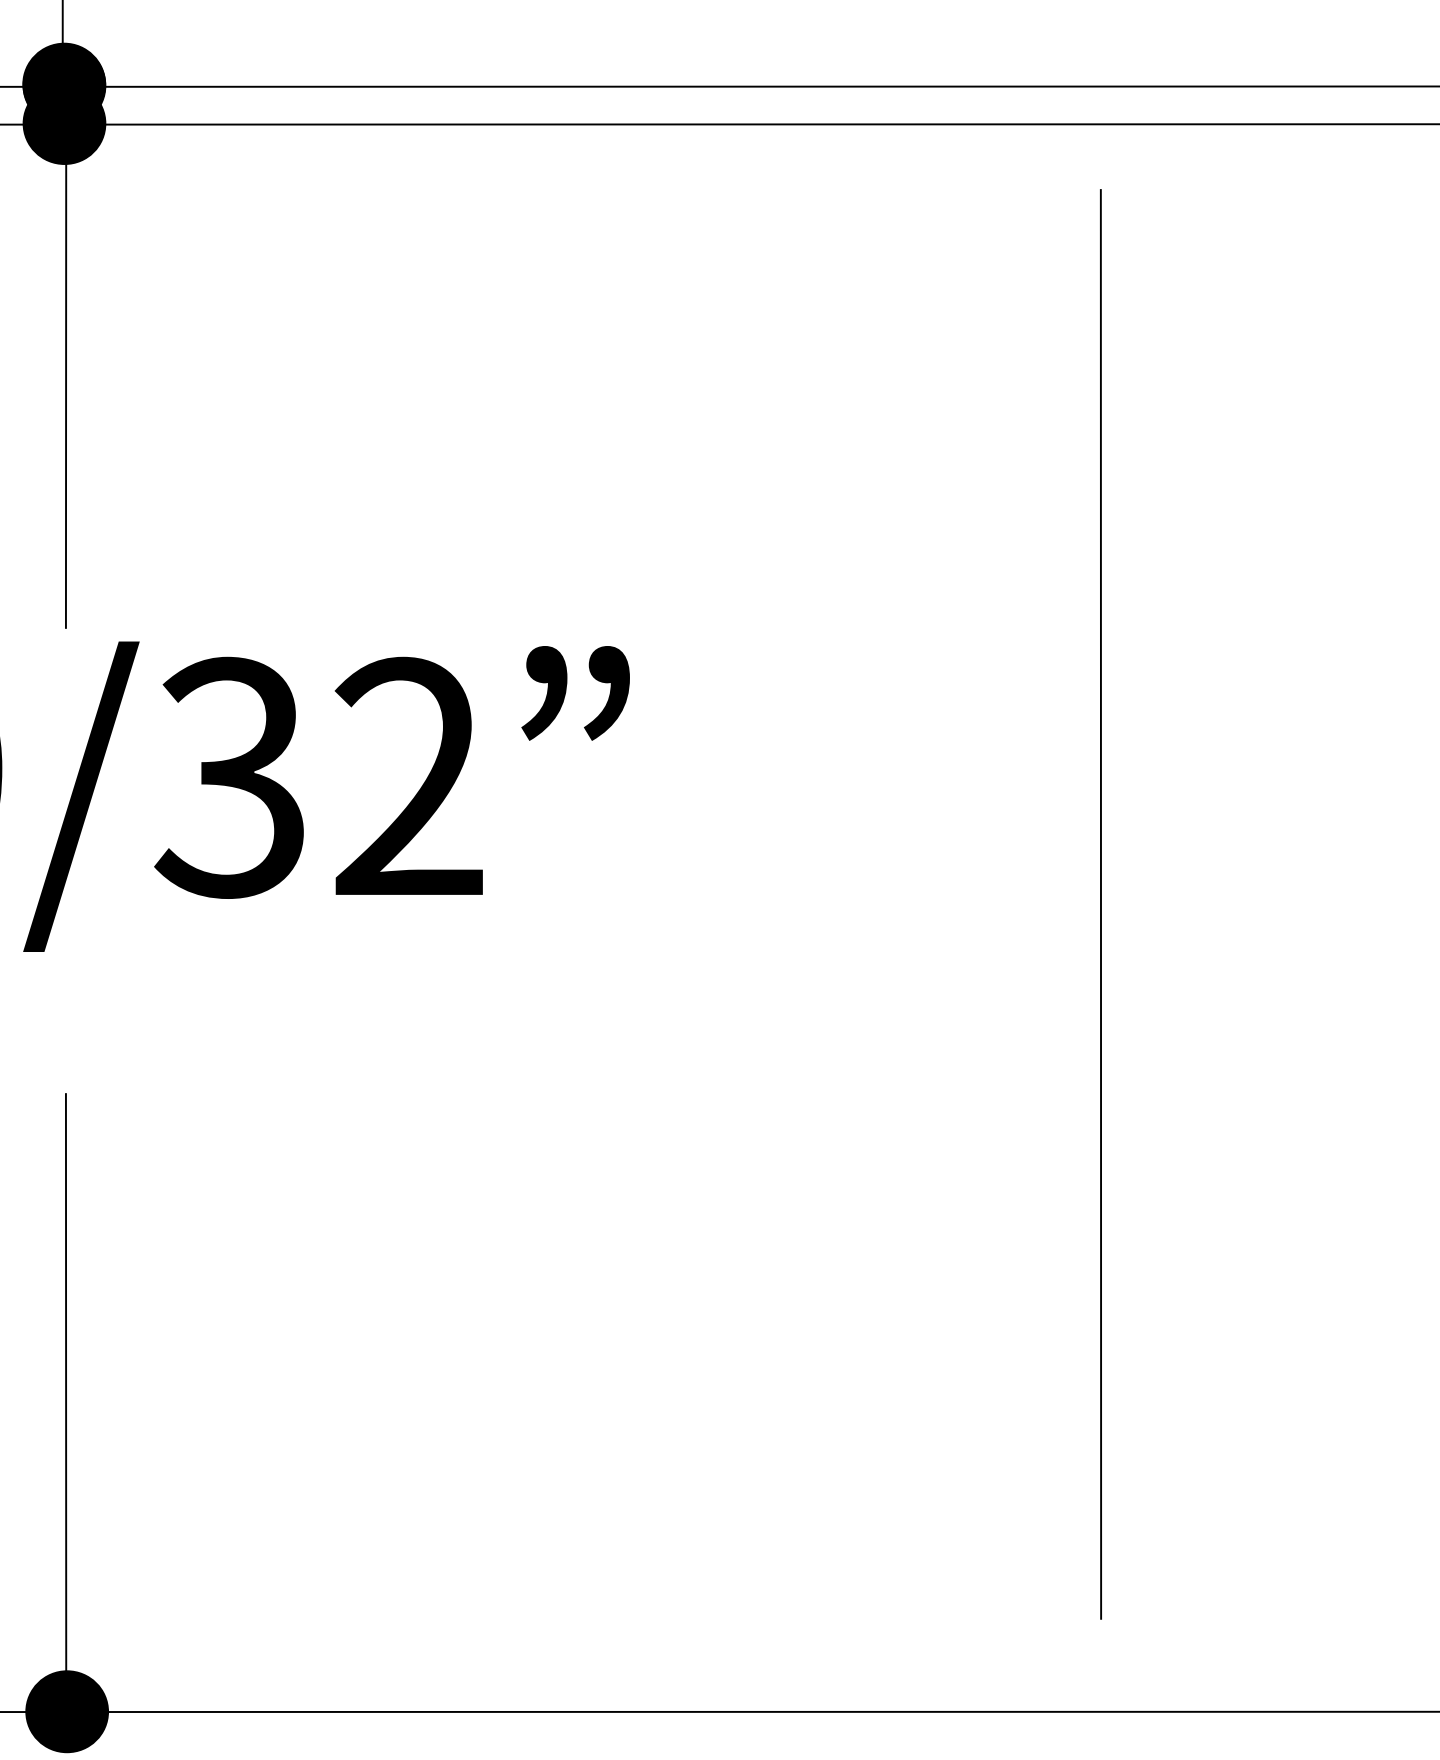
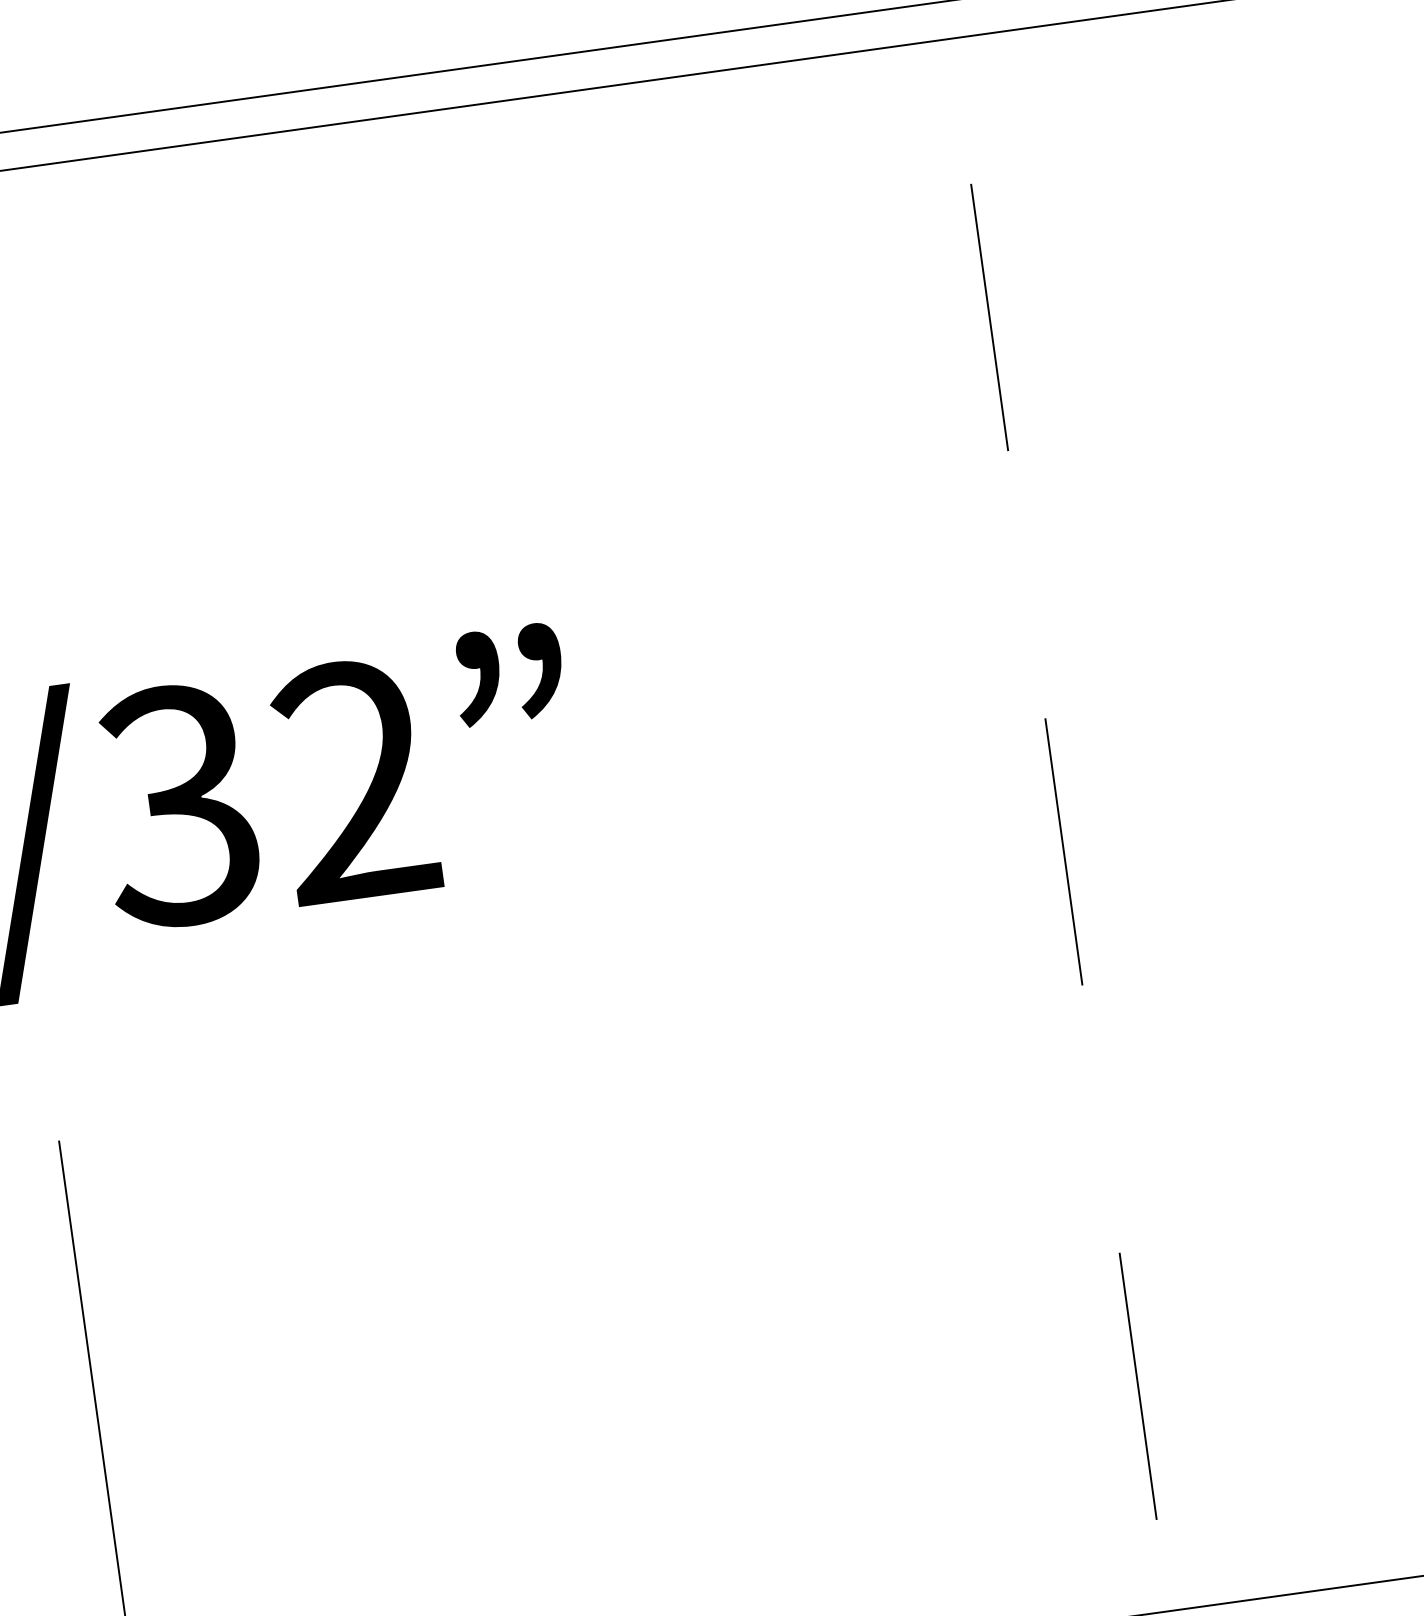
line: (1100, 903) -> (1057, 810), solid -> dashed

